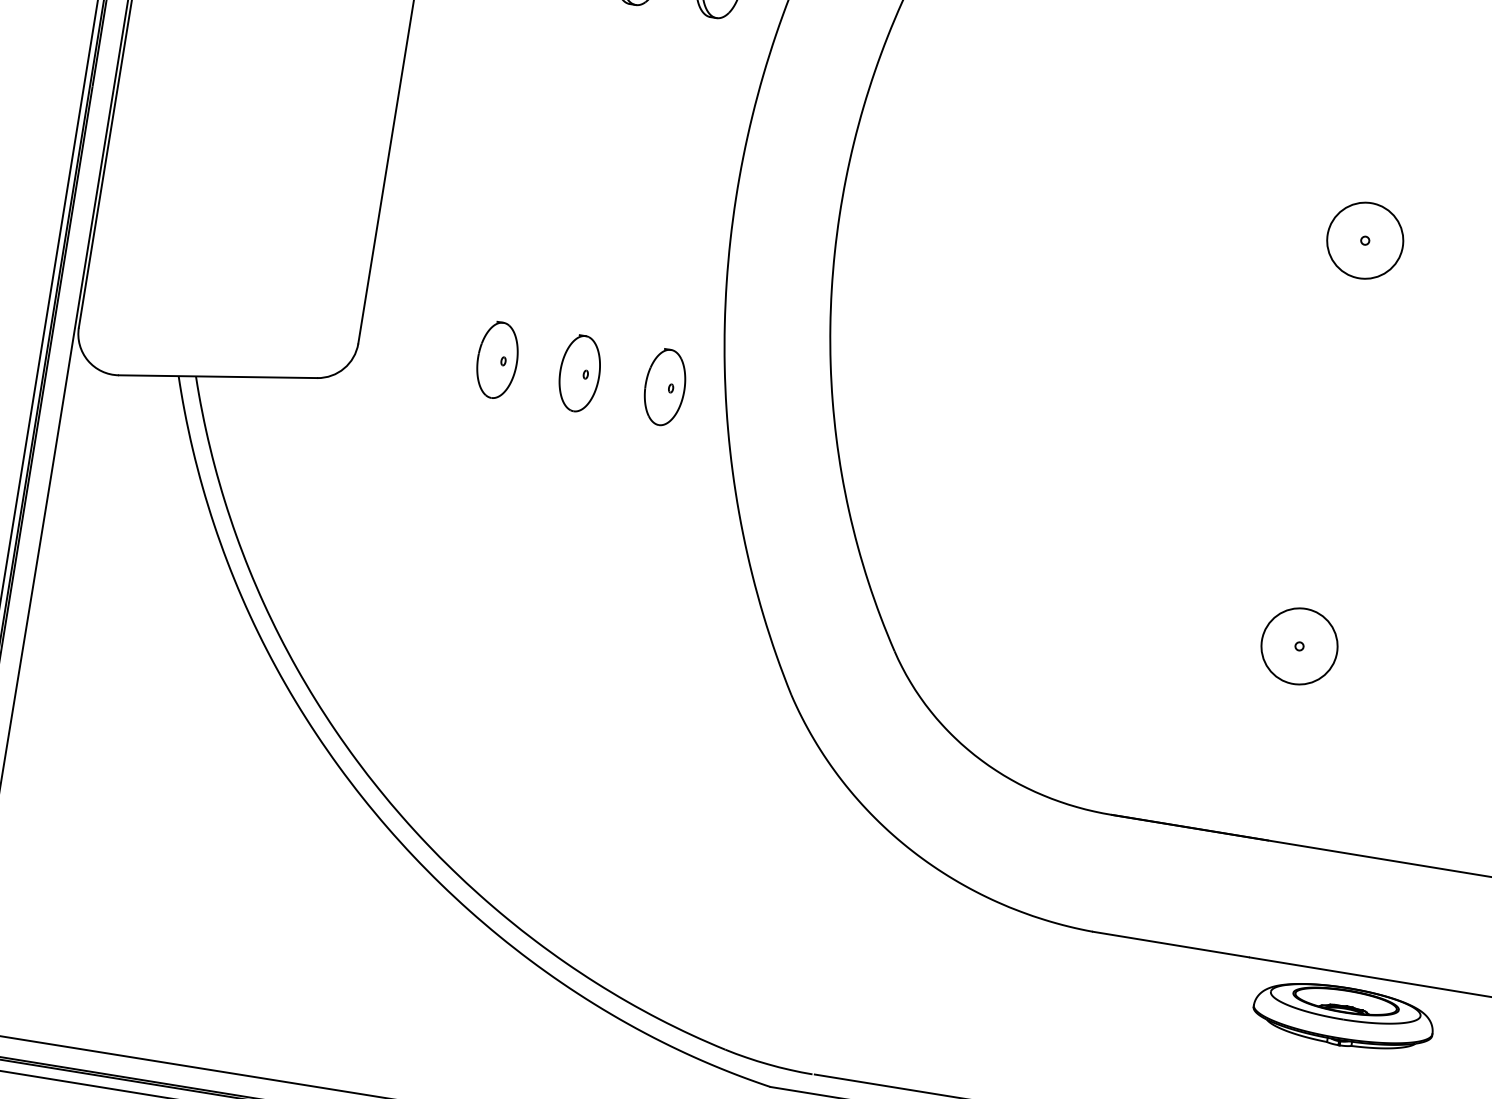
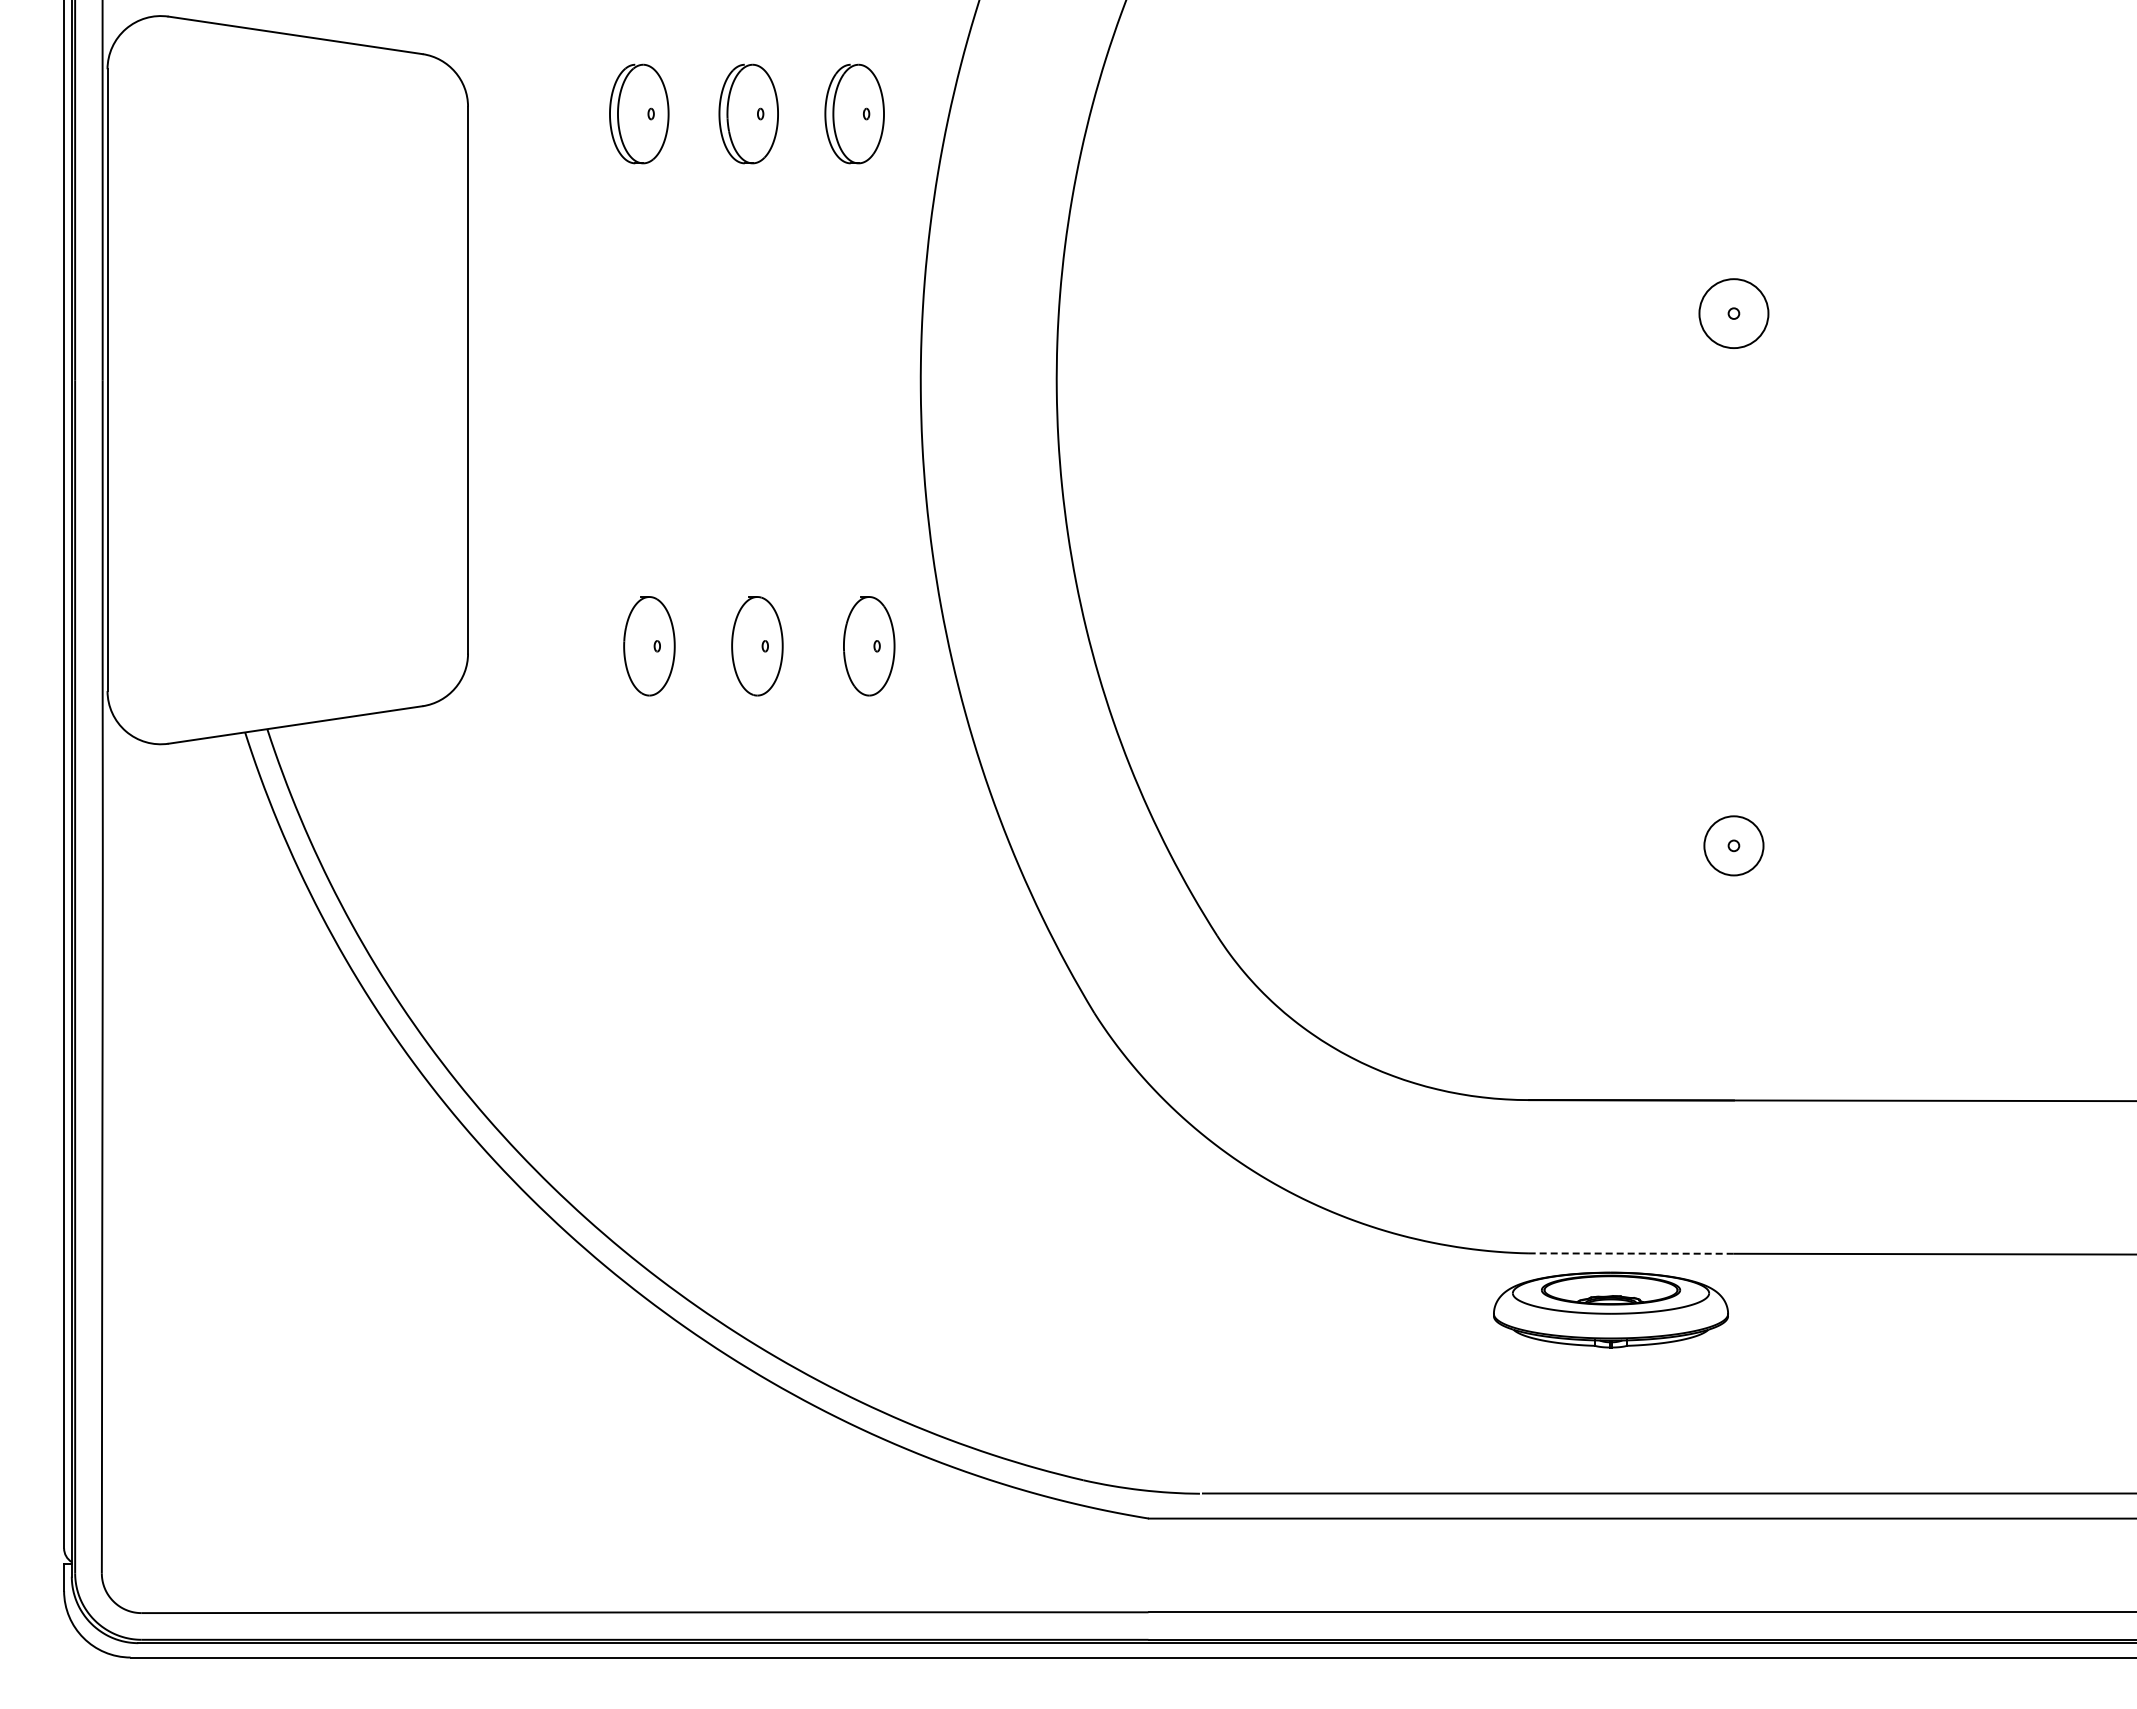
circle: (1364, 240) -> (1733, 313), size x0.7
circle: (1299, 646) -> (1733, 845), size x0.6
line: (1170, 944) -> (1630, 1253), solid -> dashed
part: (1343, 1016) -> (1610, 1309), moved

